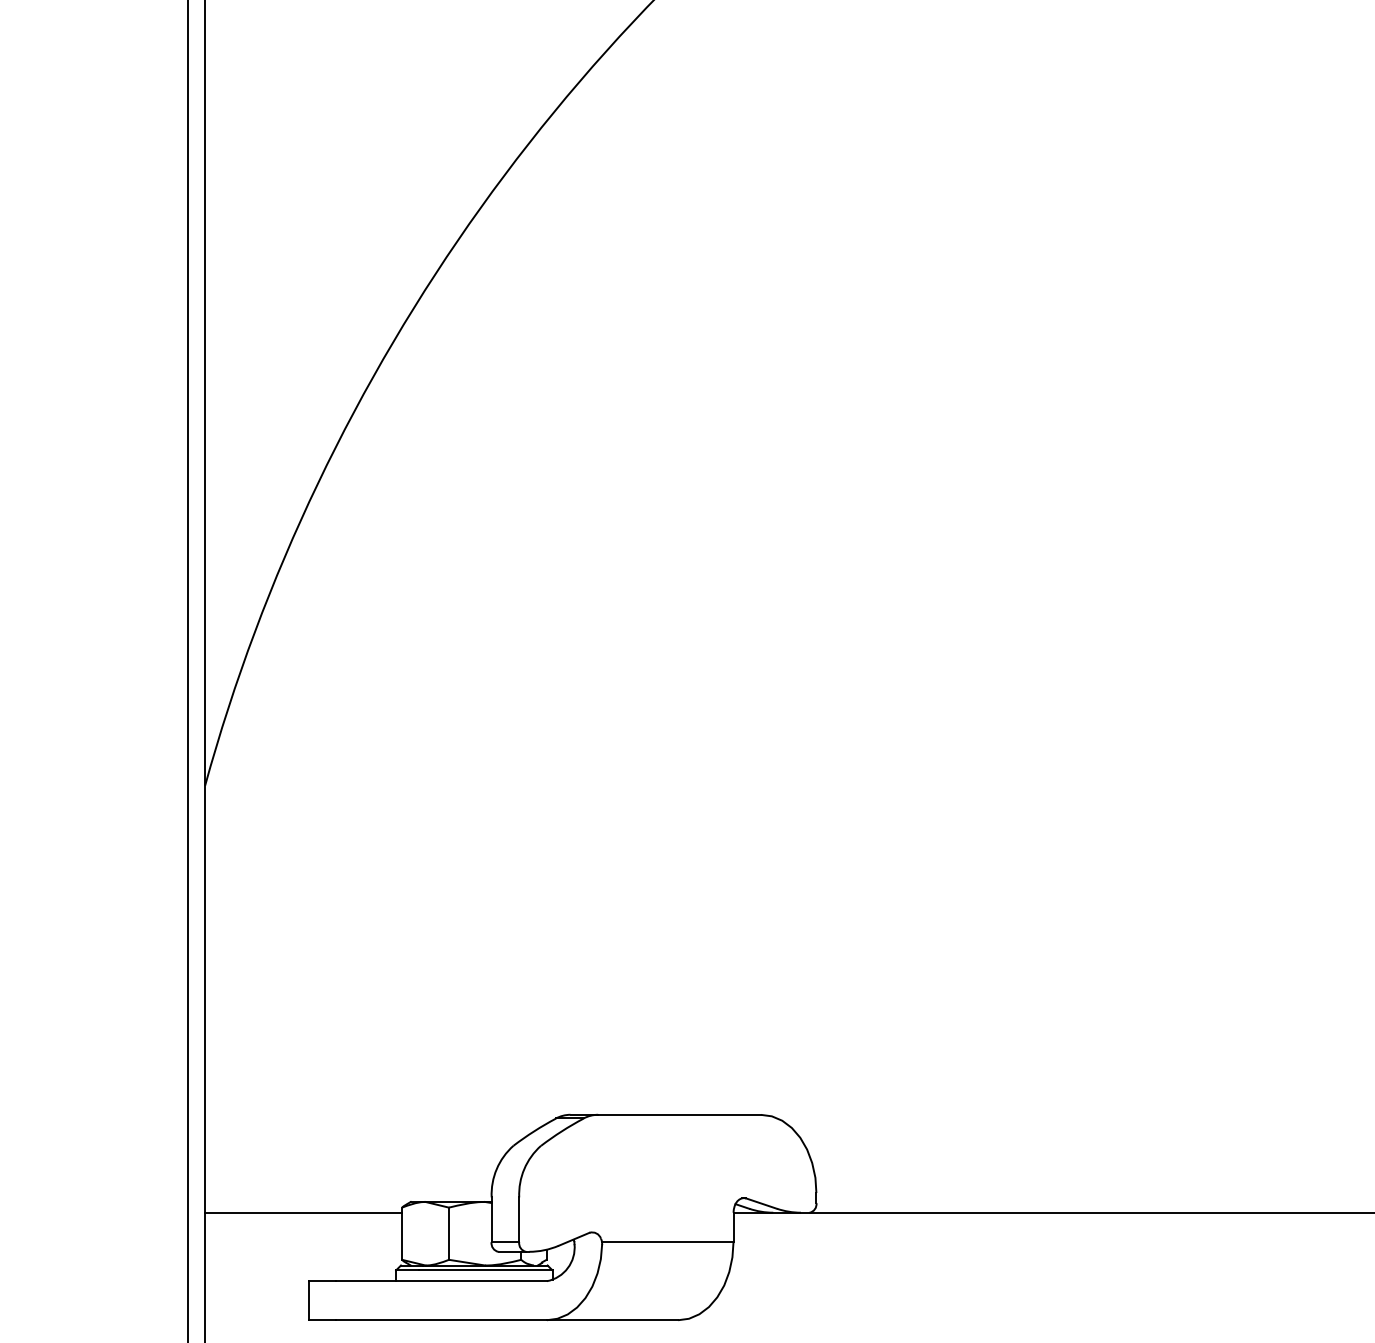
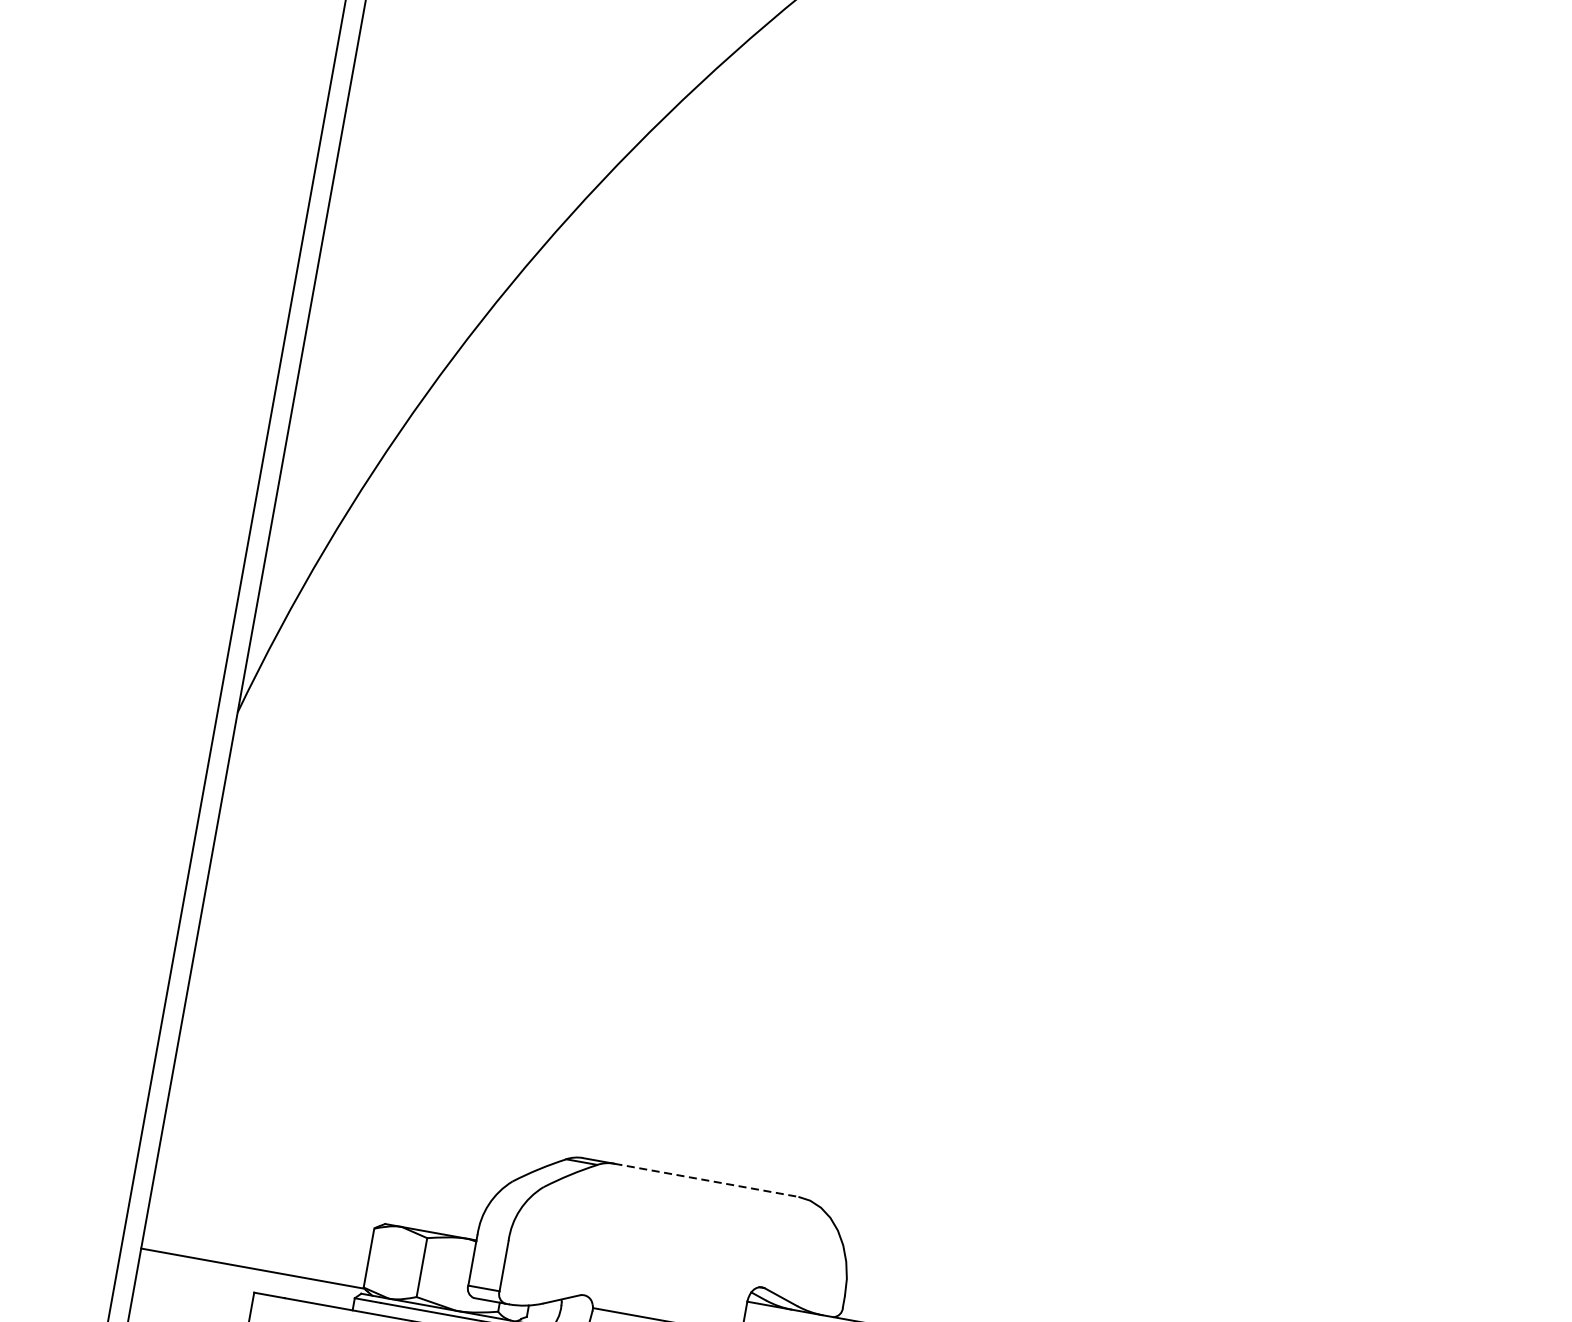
line: (679, 1114) -> (706, 1179), solid -> dashed
line: (303, 1212) -> (252, 1268), moved

